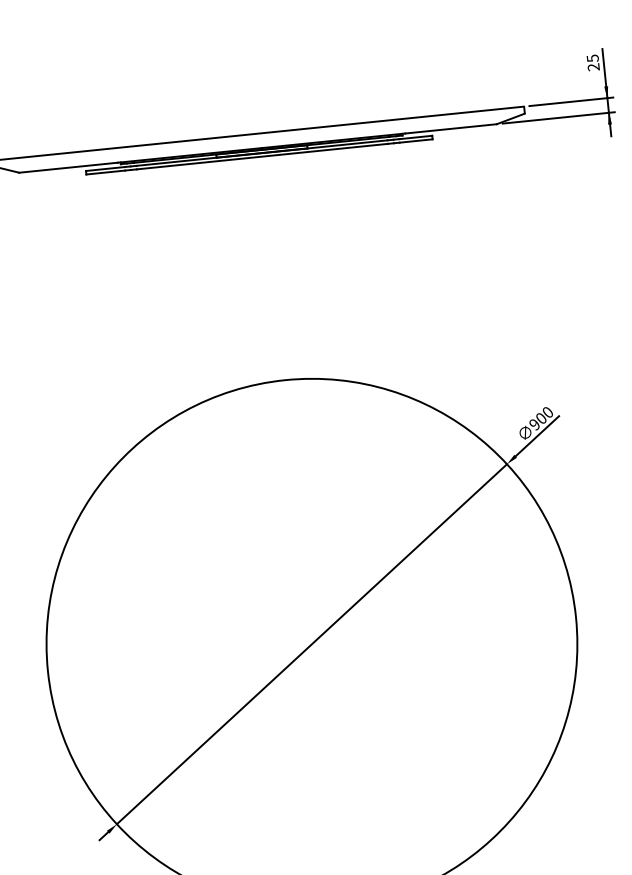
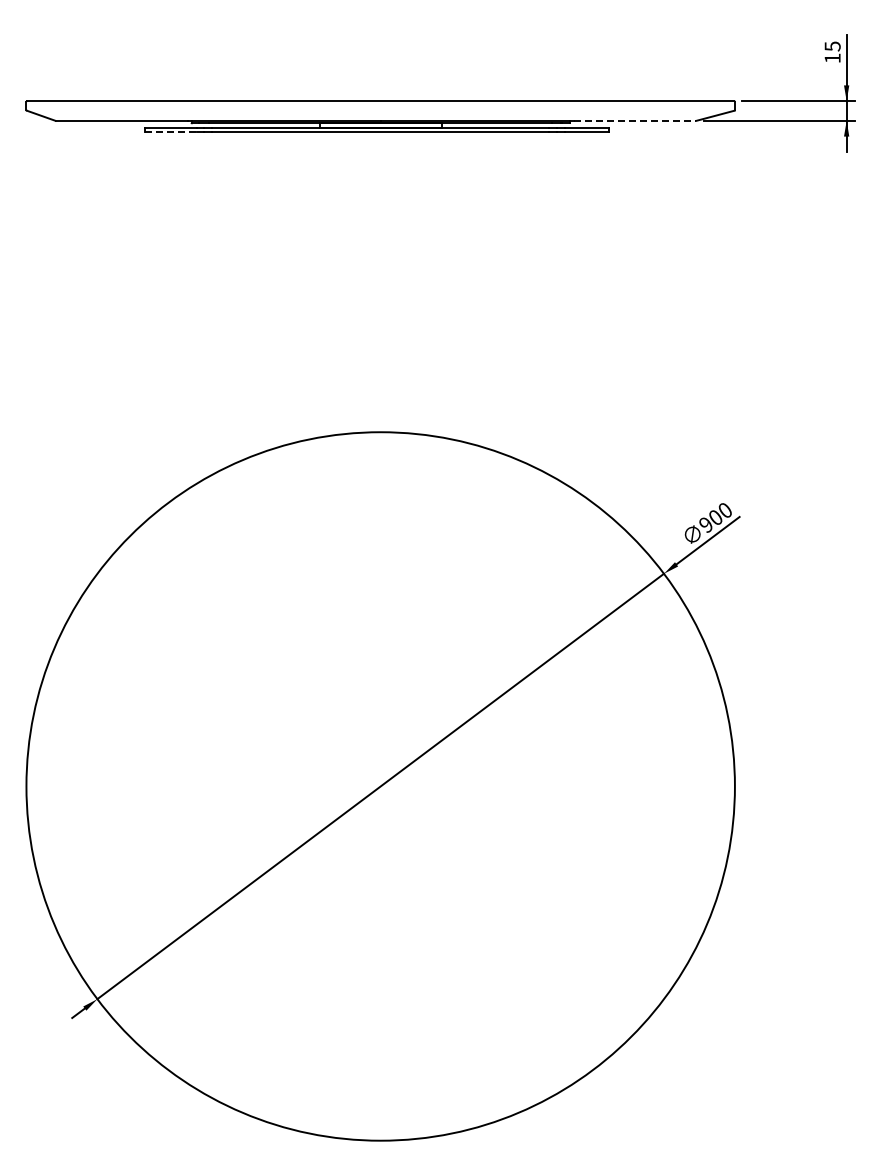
text: (593, 67) -> (832, 58), 25 -> 15
line: (451, 128) -> (635, 120), solid -> dashed
line: (105, 172) -> (170, 132), solid -> dashed

